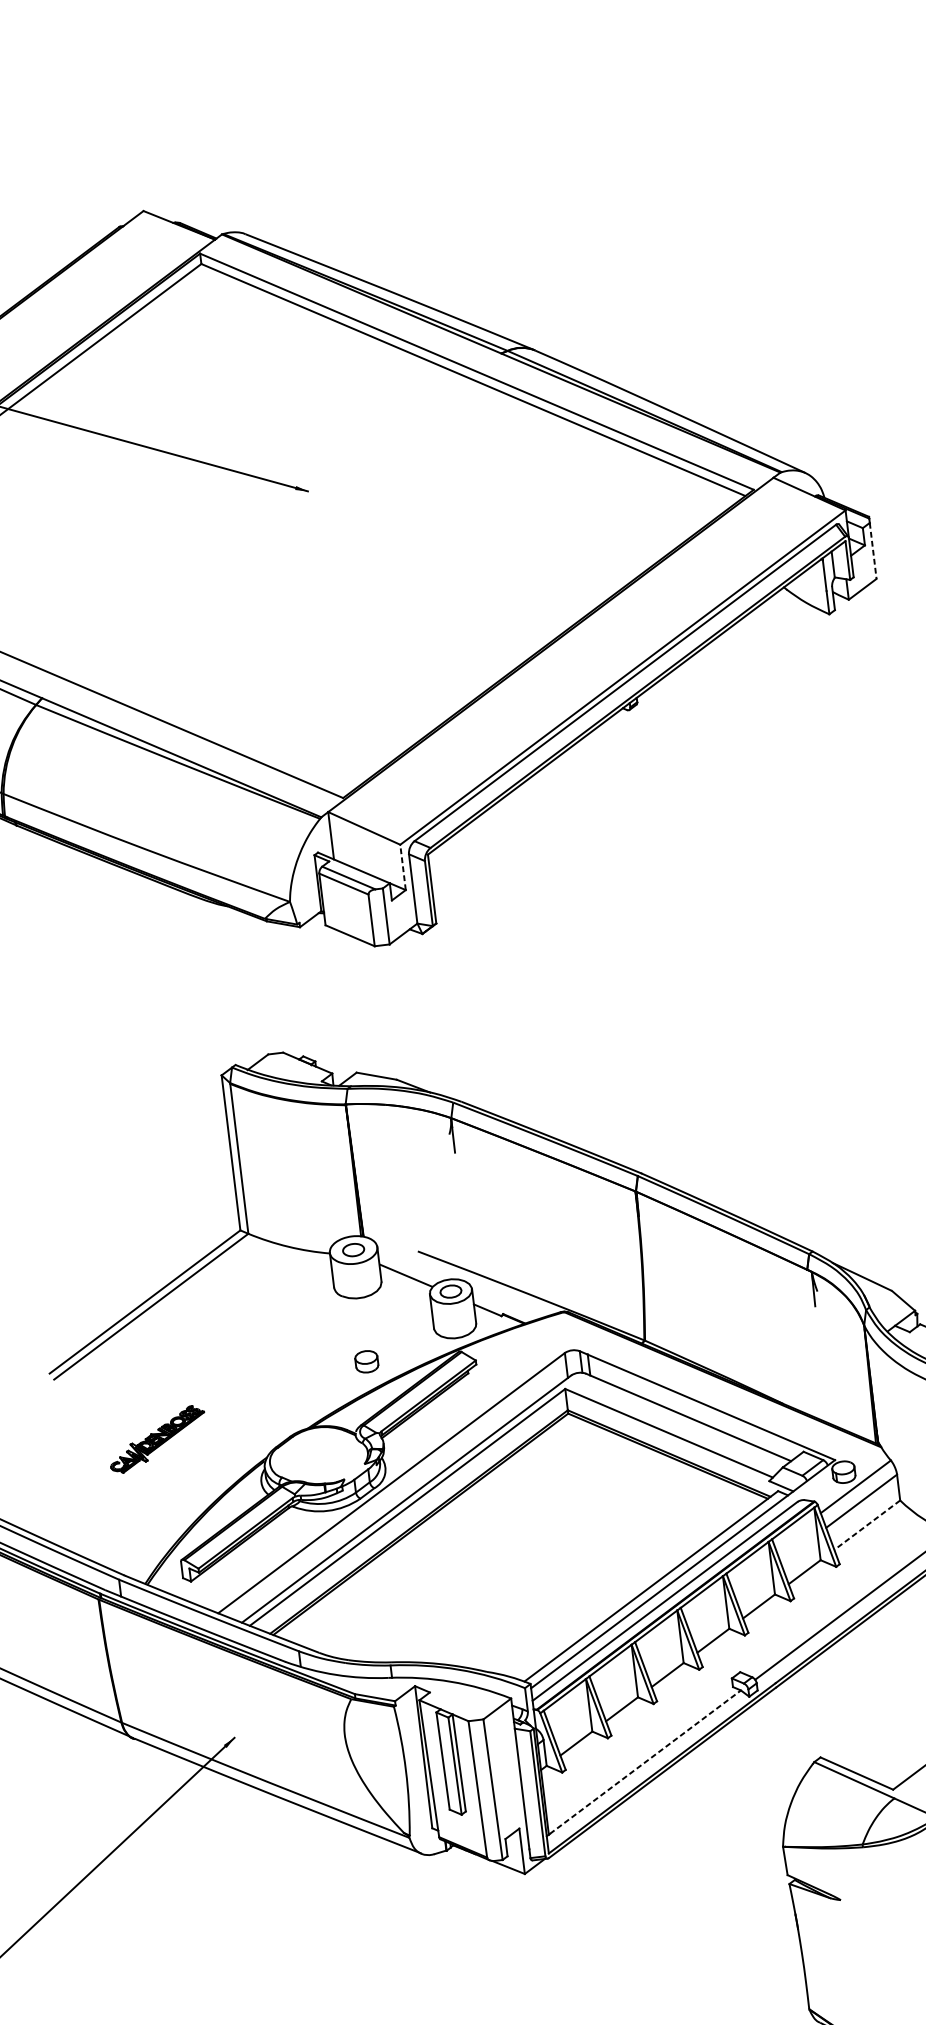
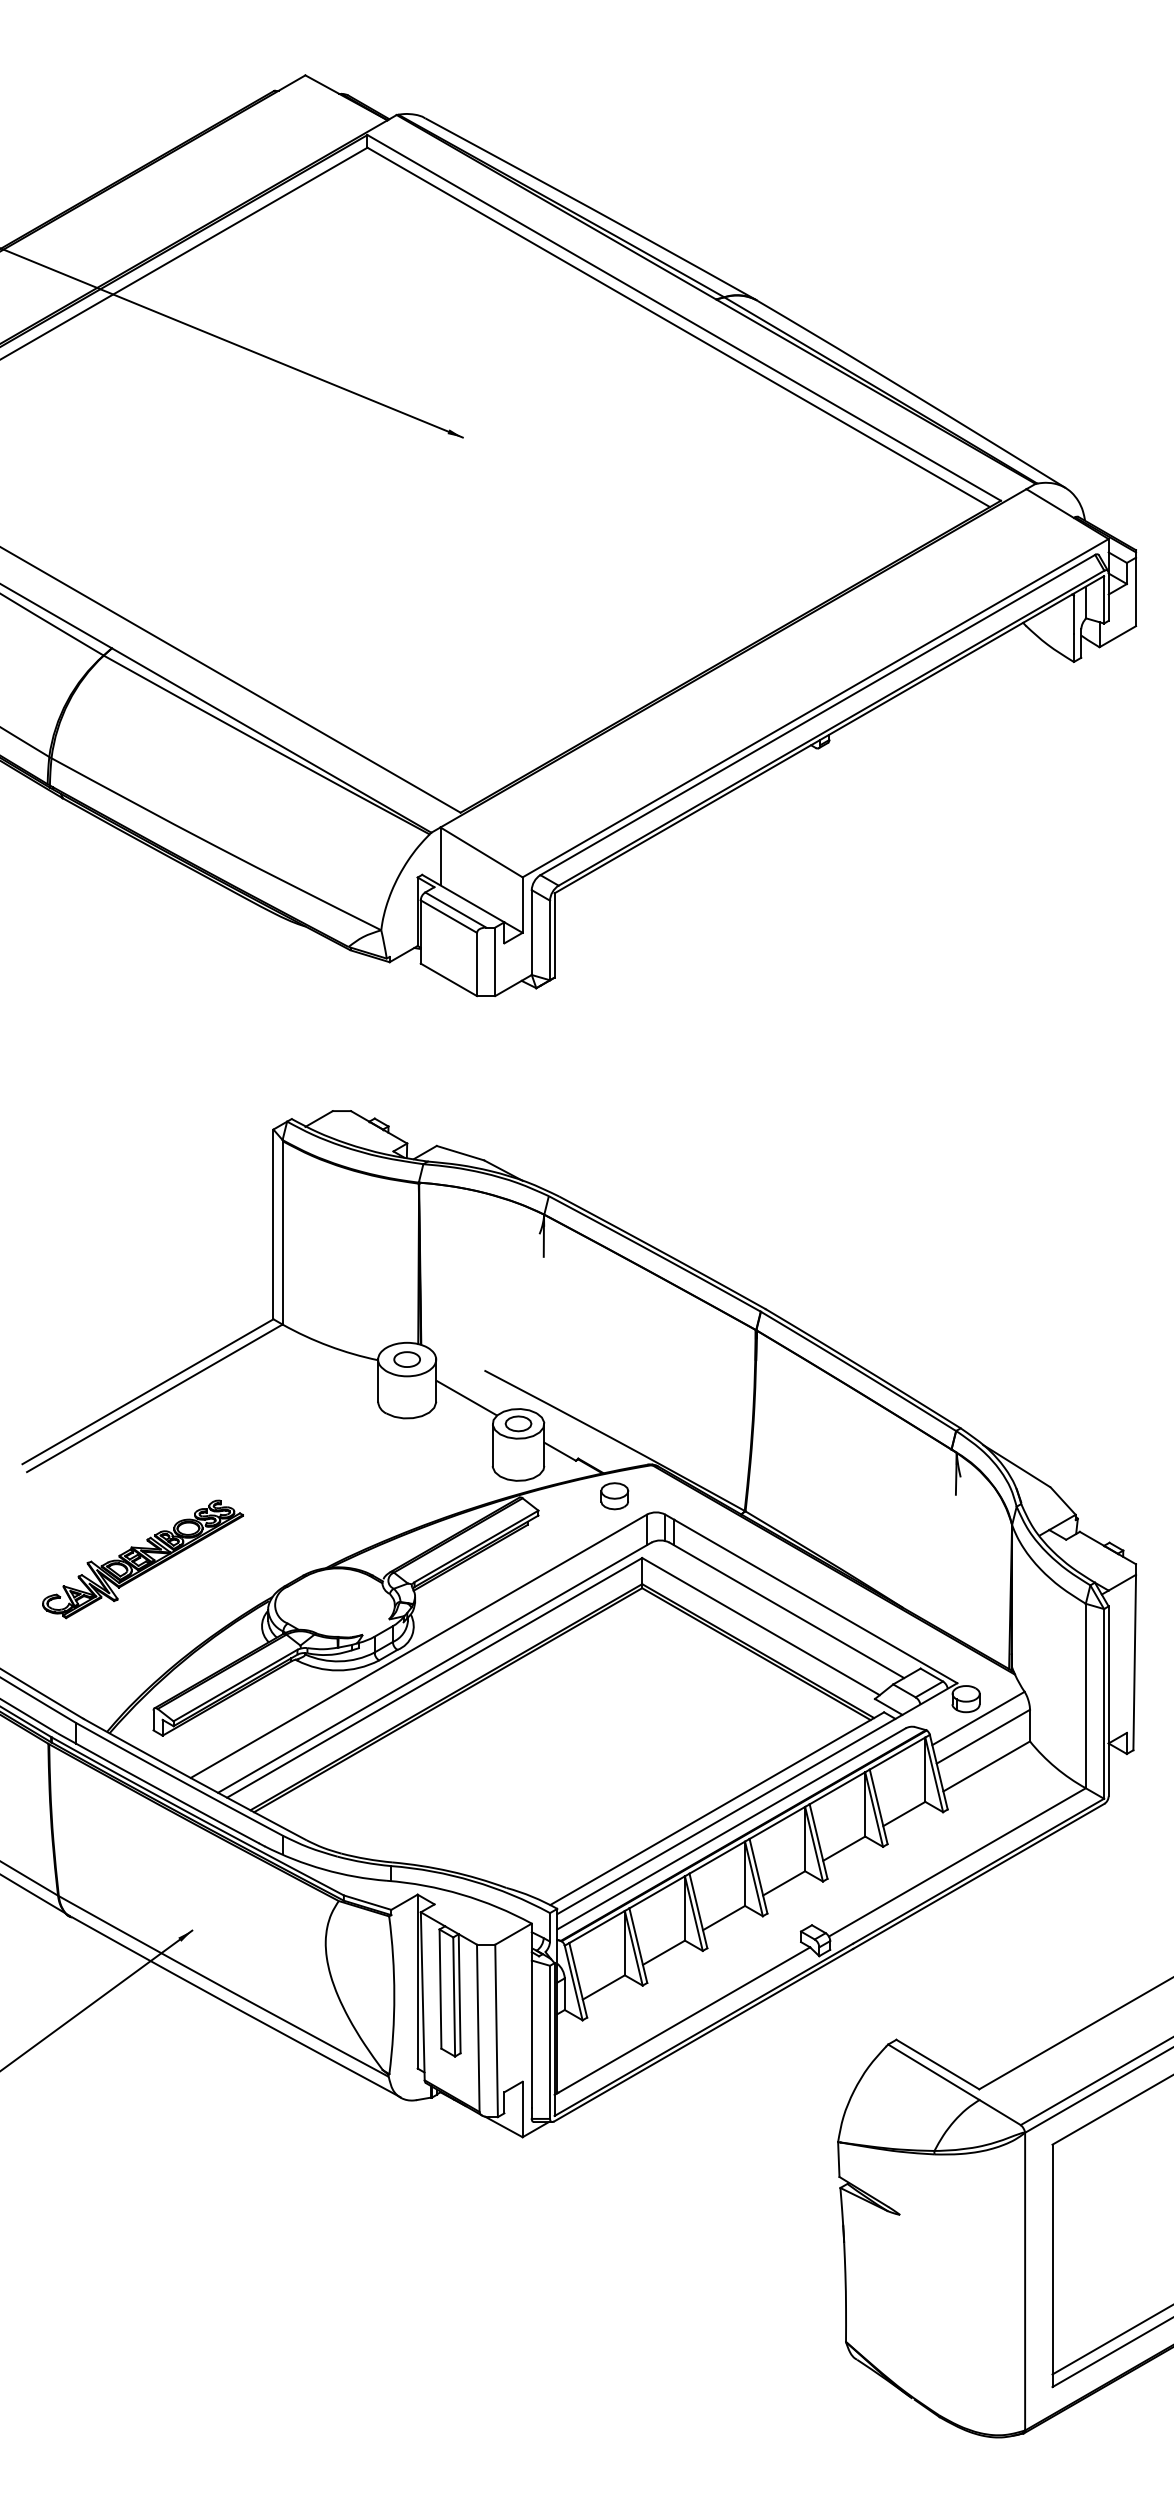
line: (873, 551) -> (1136, 592), dashed -> solid
line: (402, 867) -> (522, 905), dashed -> solid
part: (366, 1362) -> (614, 1496), moved
part: (157, 1439) -> (142, 1559), size x1.67
line: (867, 1525) -> (986, 1766), dashed -> solid
line: (645, 1761) -> (684, 2019), dashed -> solid

